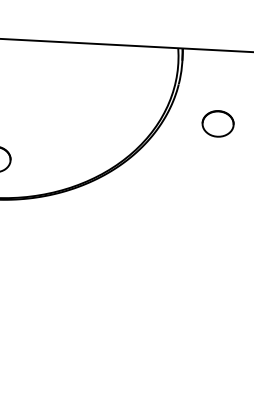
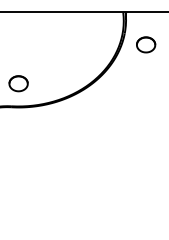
part: (218, 123) -> (146, 44), moved

